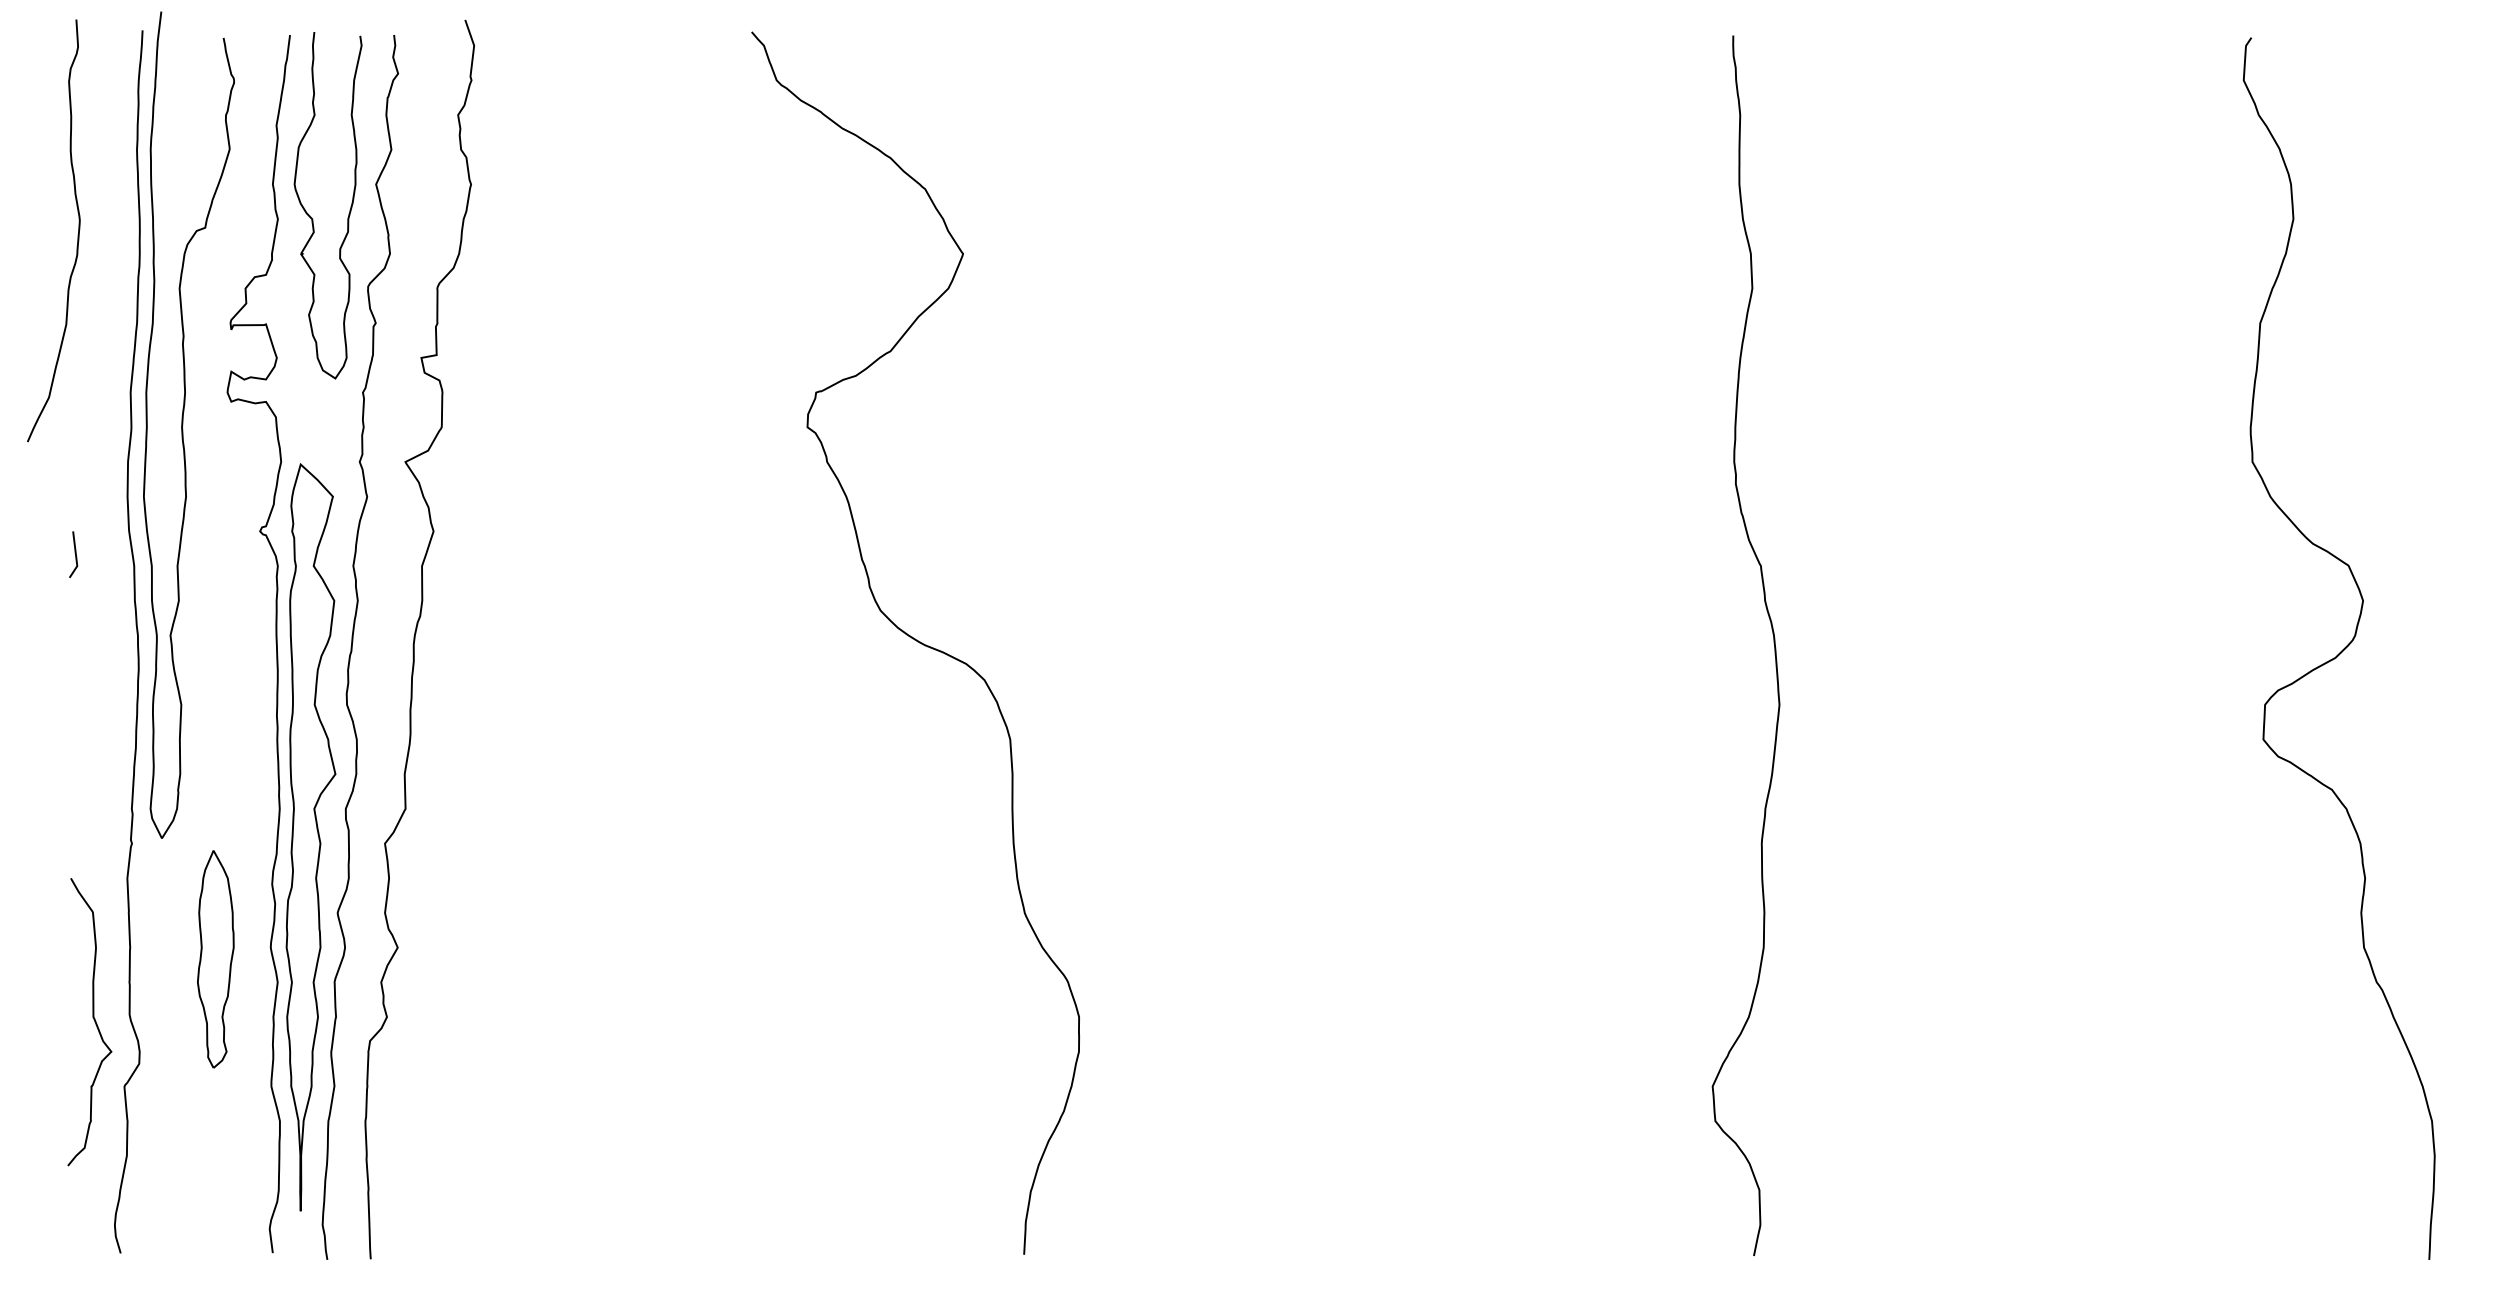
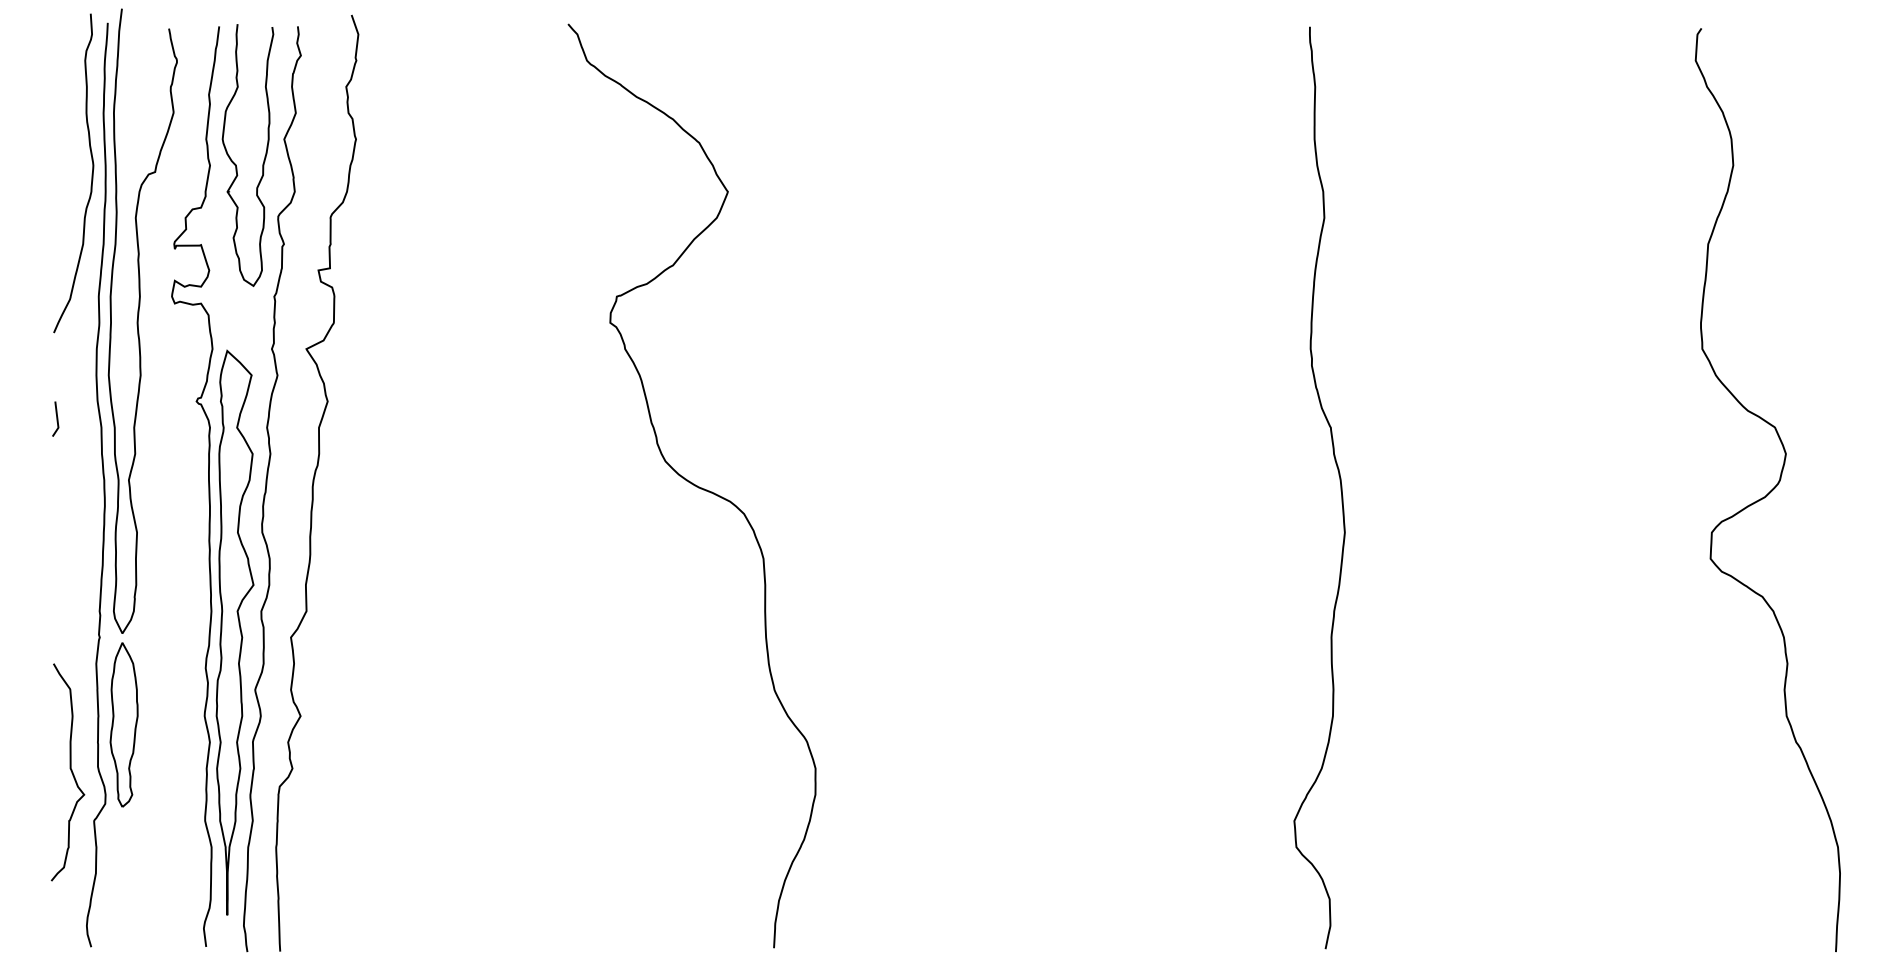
curve: (77, 231) -> (91, 173), moved
part: (214, 958) -> (123, 724), moved

